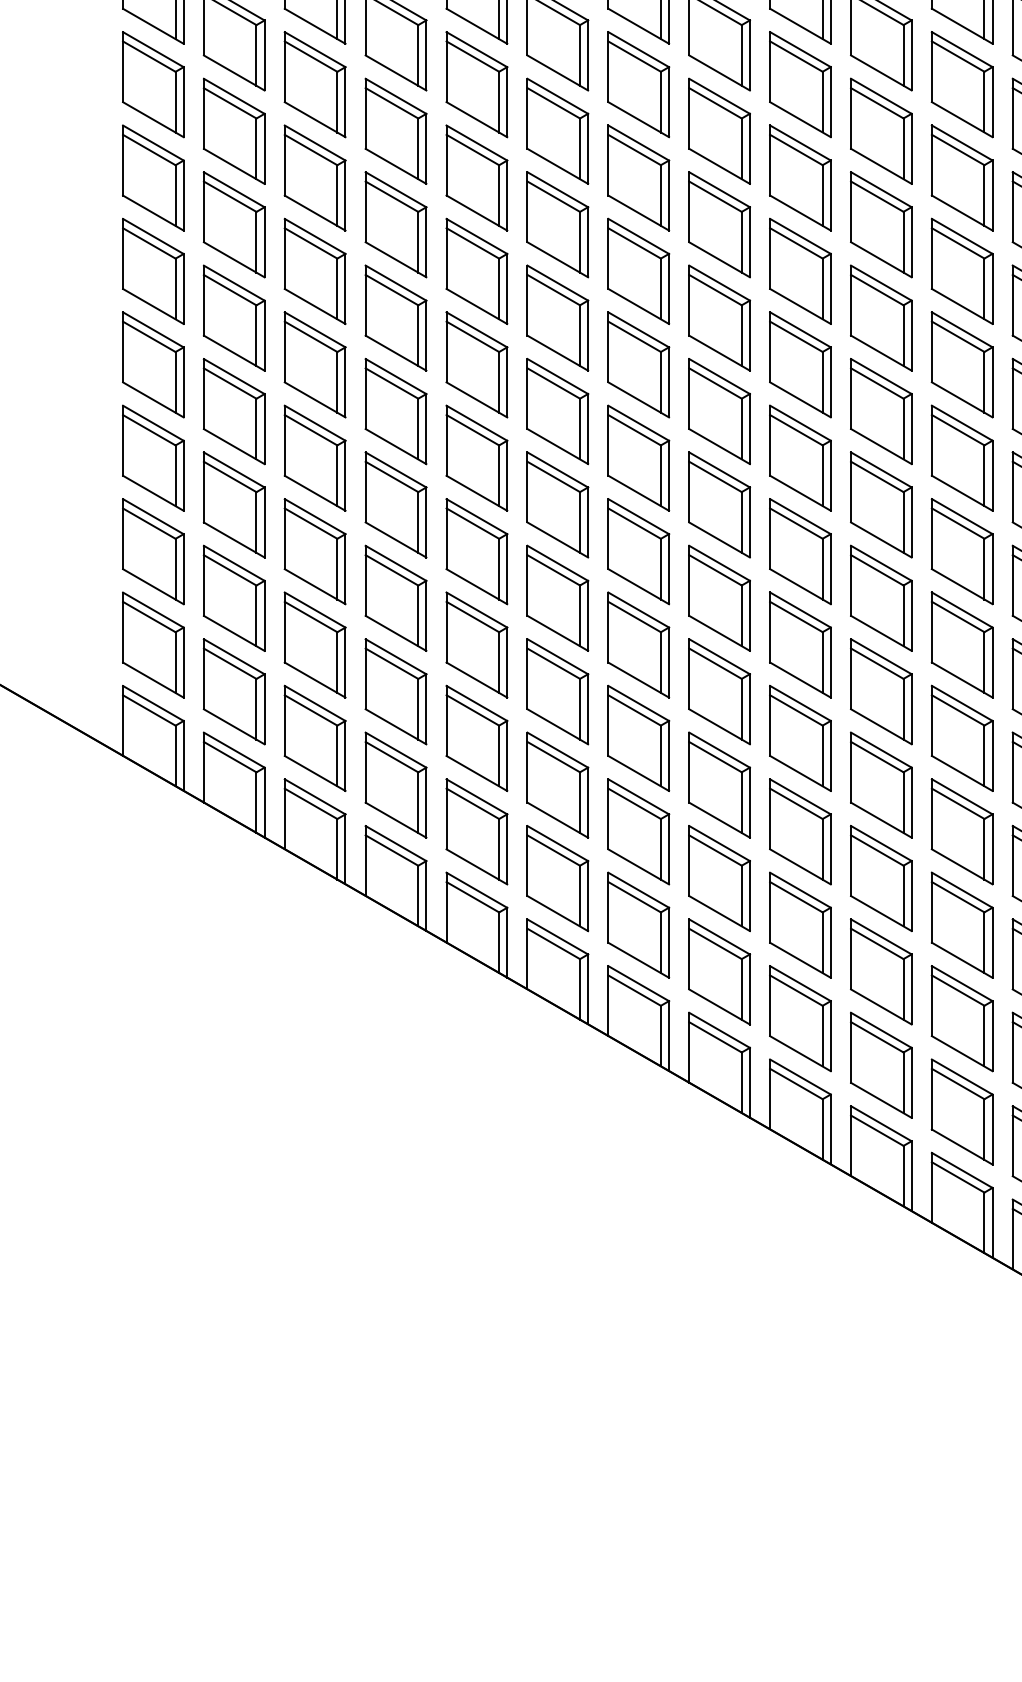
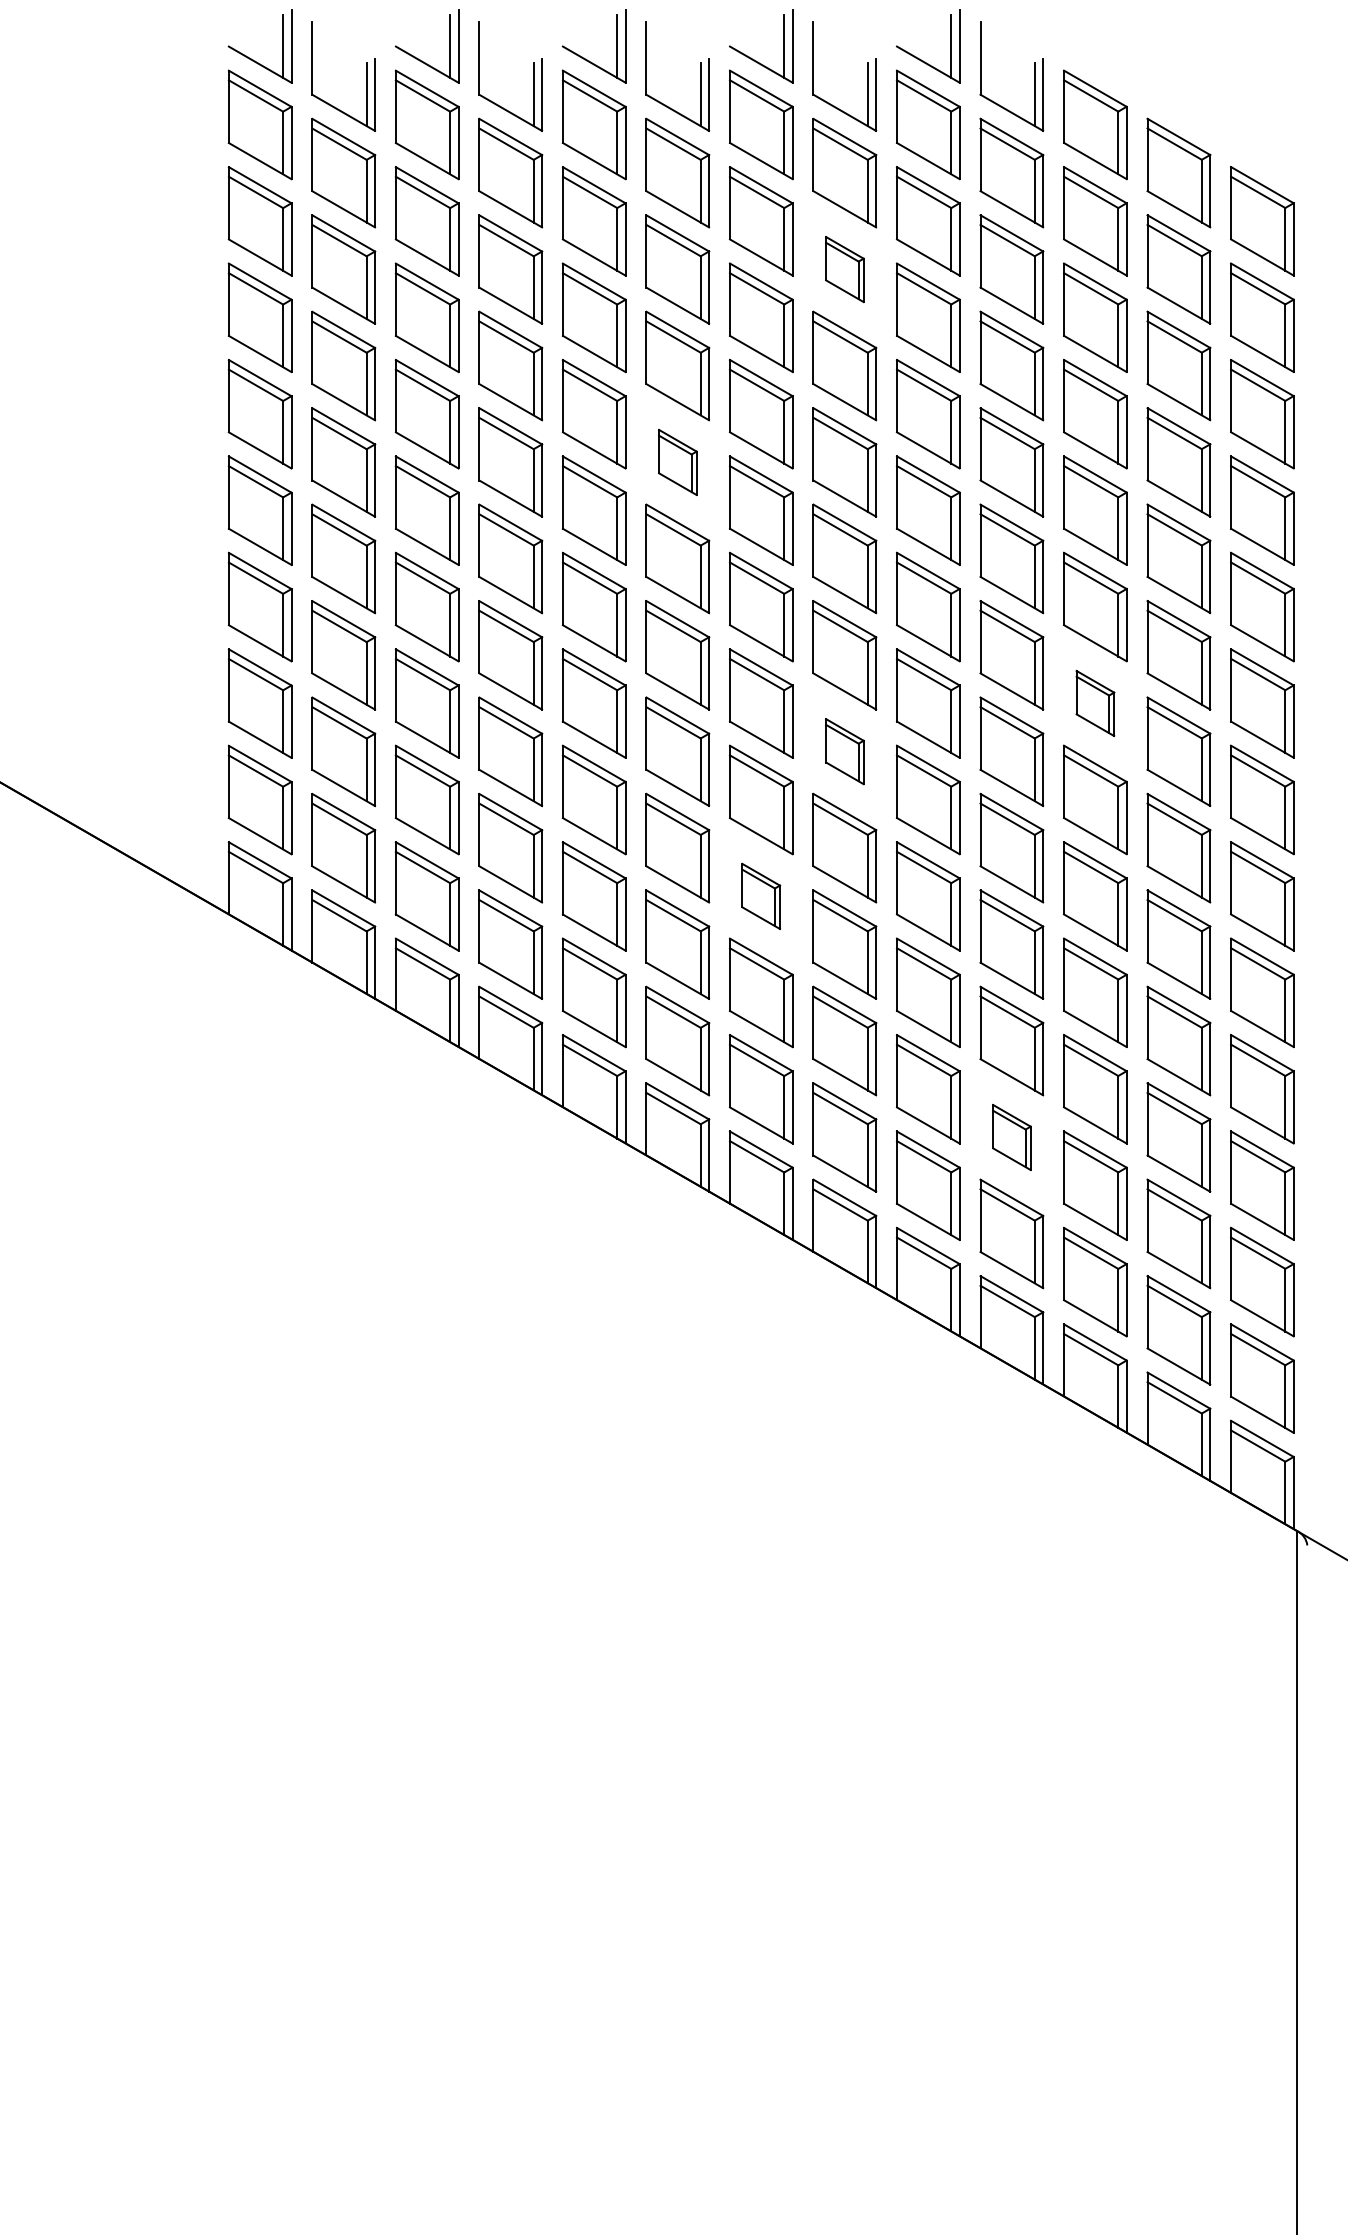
part: (719, 131) -> (844, 269), size x0.6
part: (557, 318) -> (677, 462), size x0.6
part: (962, 551) -> (1095, 703), size x0.6
part: (719, 598) -> (844, 751), size x0.6
part: (637, 738) -> (760, 896), size x0.6
part: (881, 971) -> (1011, 1137), size x0.6

